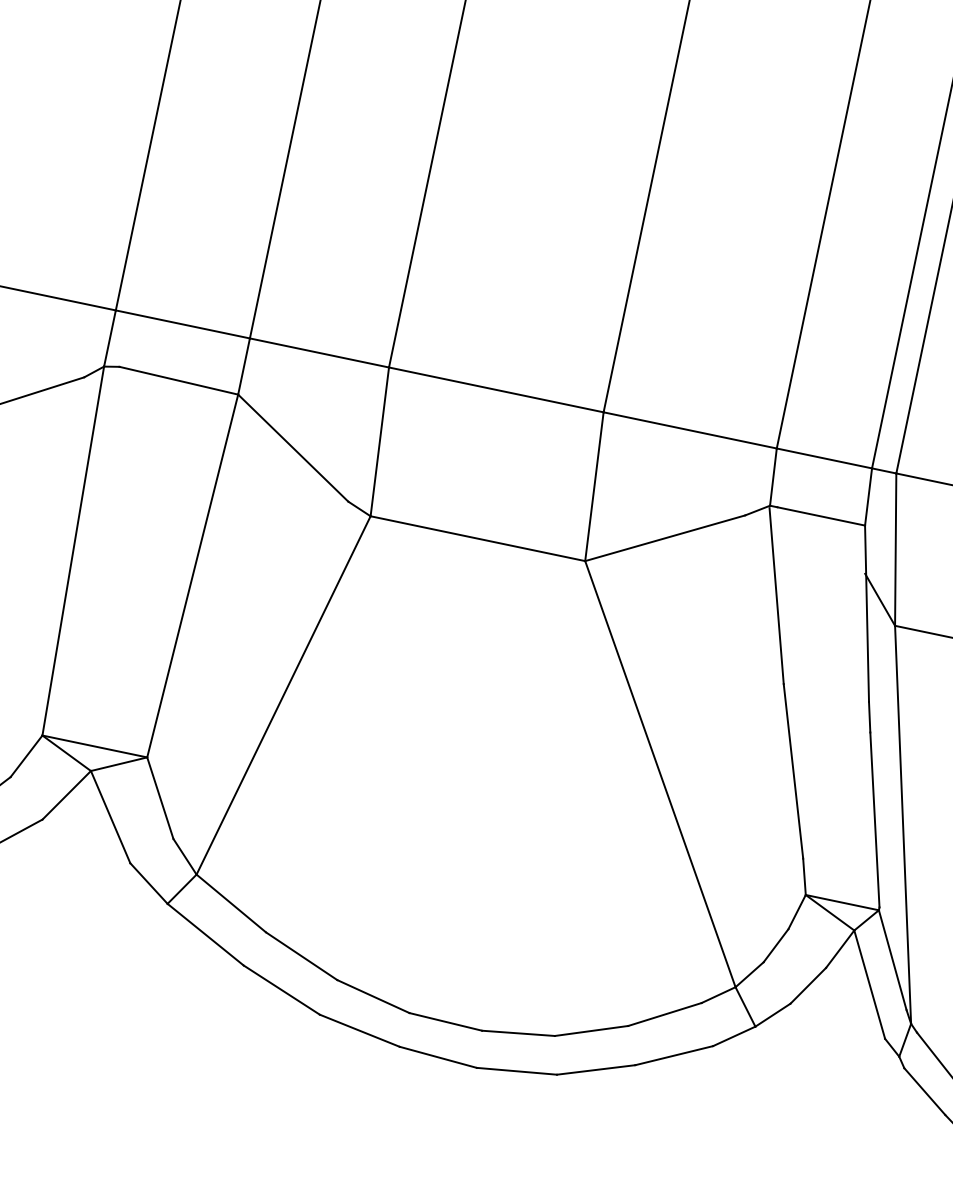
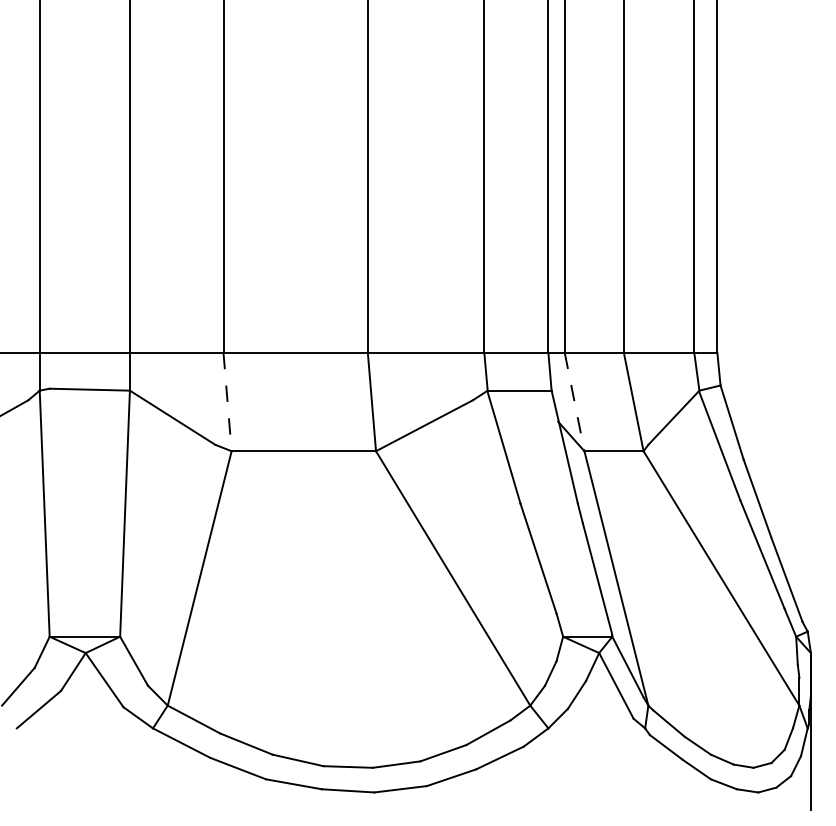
line: (379, 442) -> (227, 402), solid -> dashed
line: (895, 550) -> (574, 402), solid -> dashed

